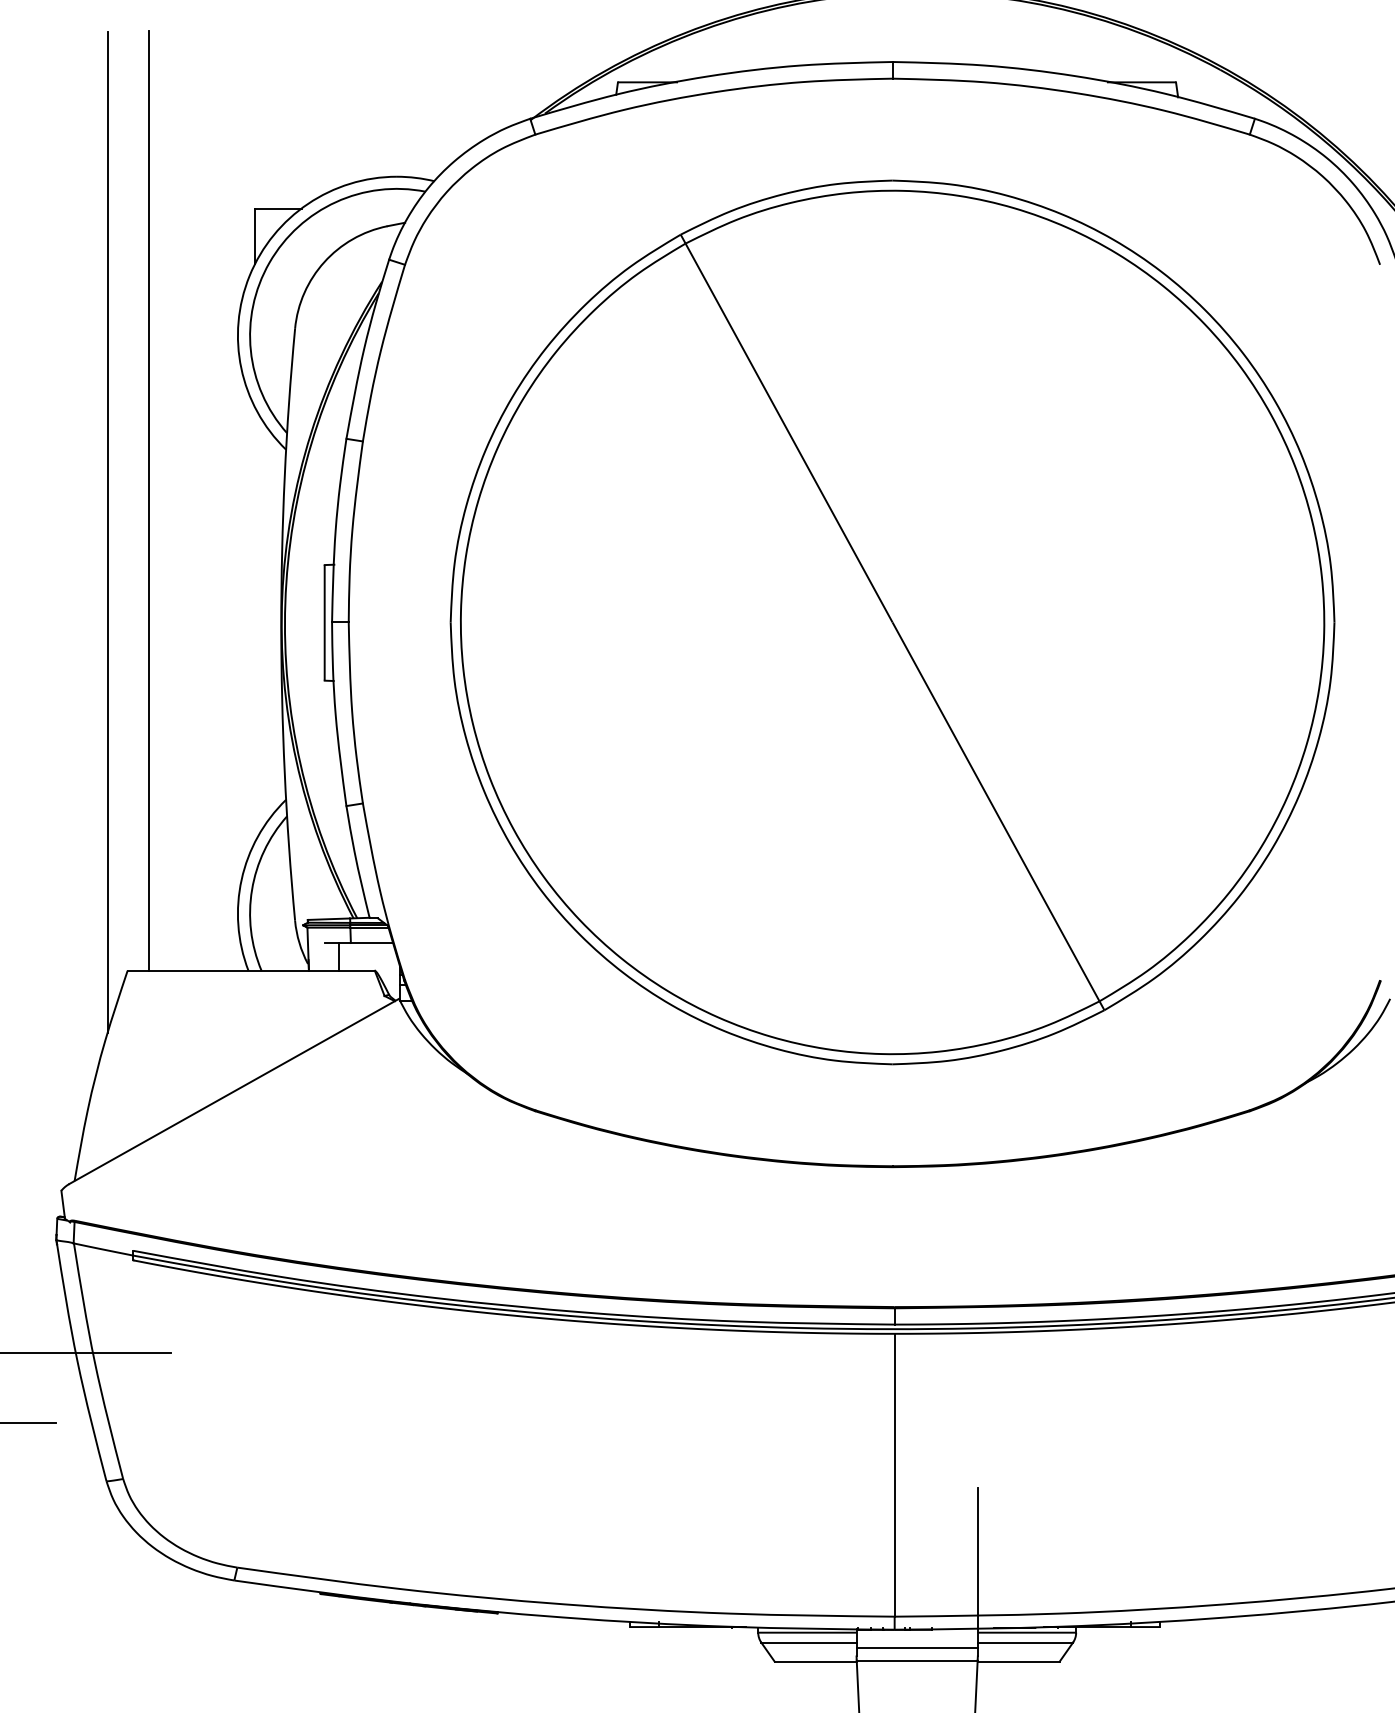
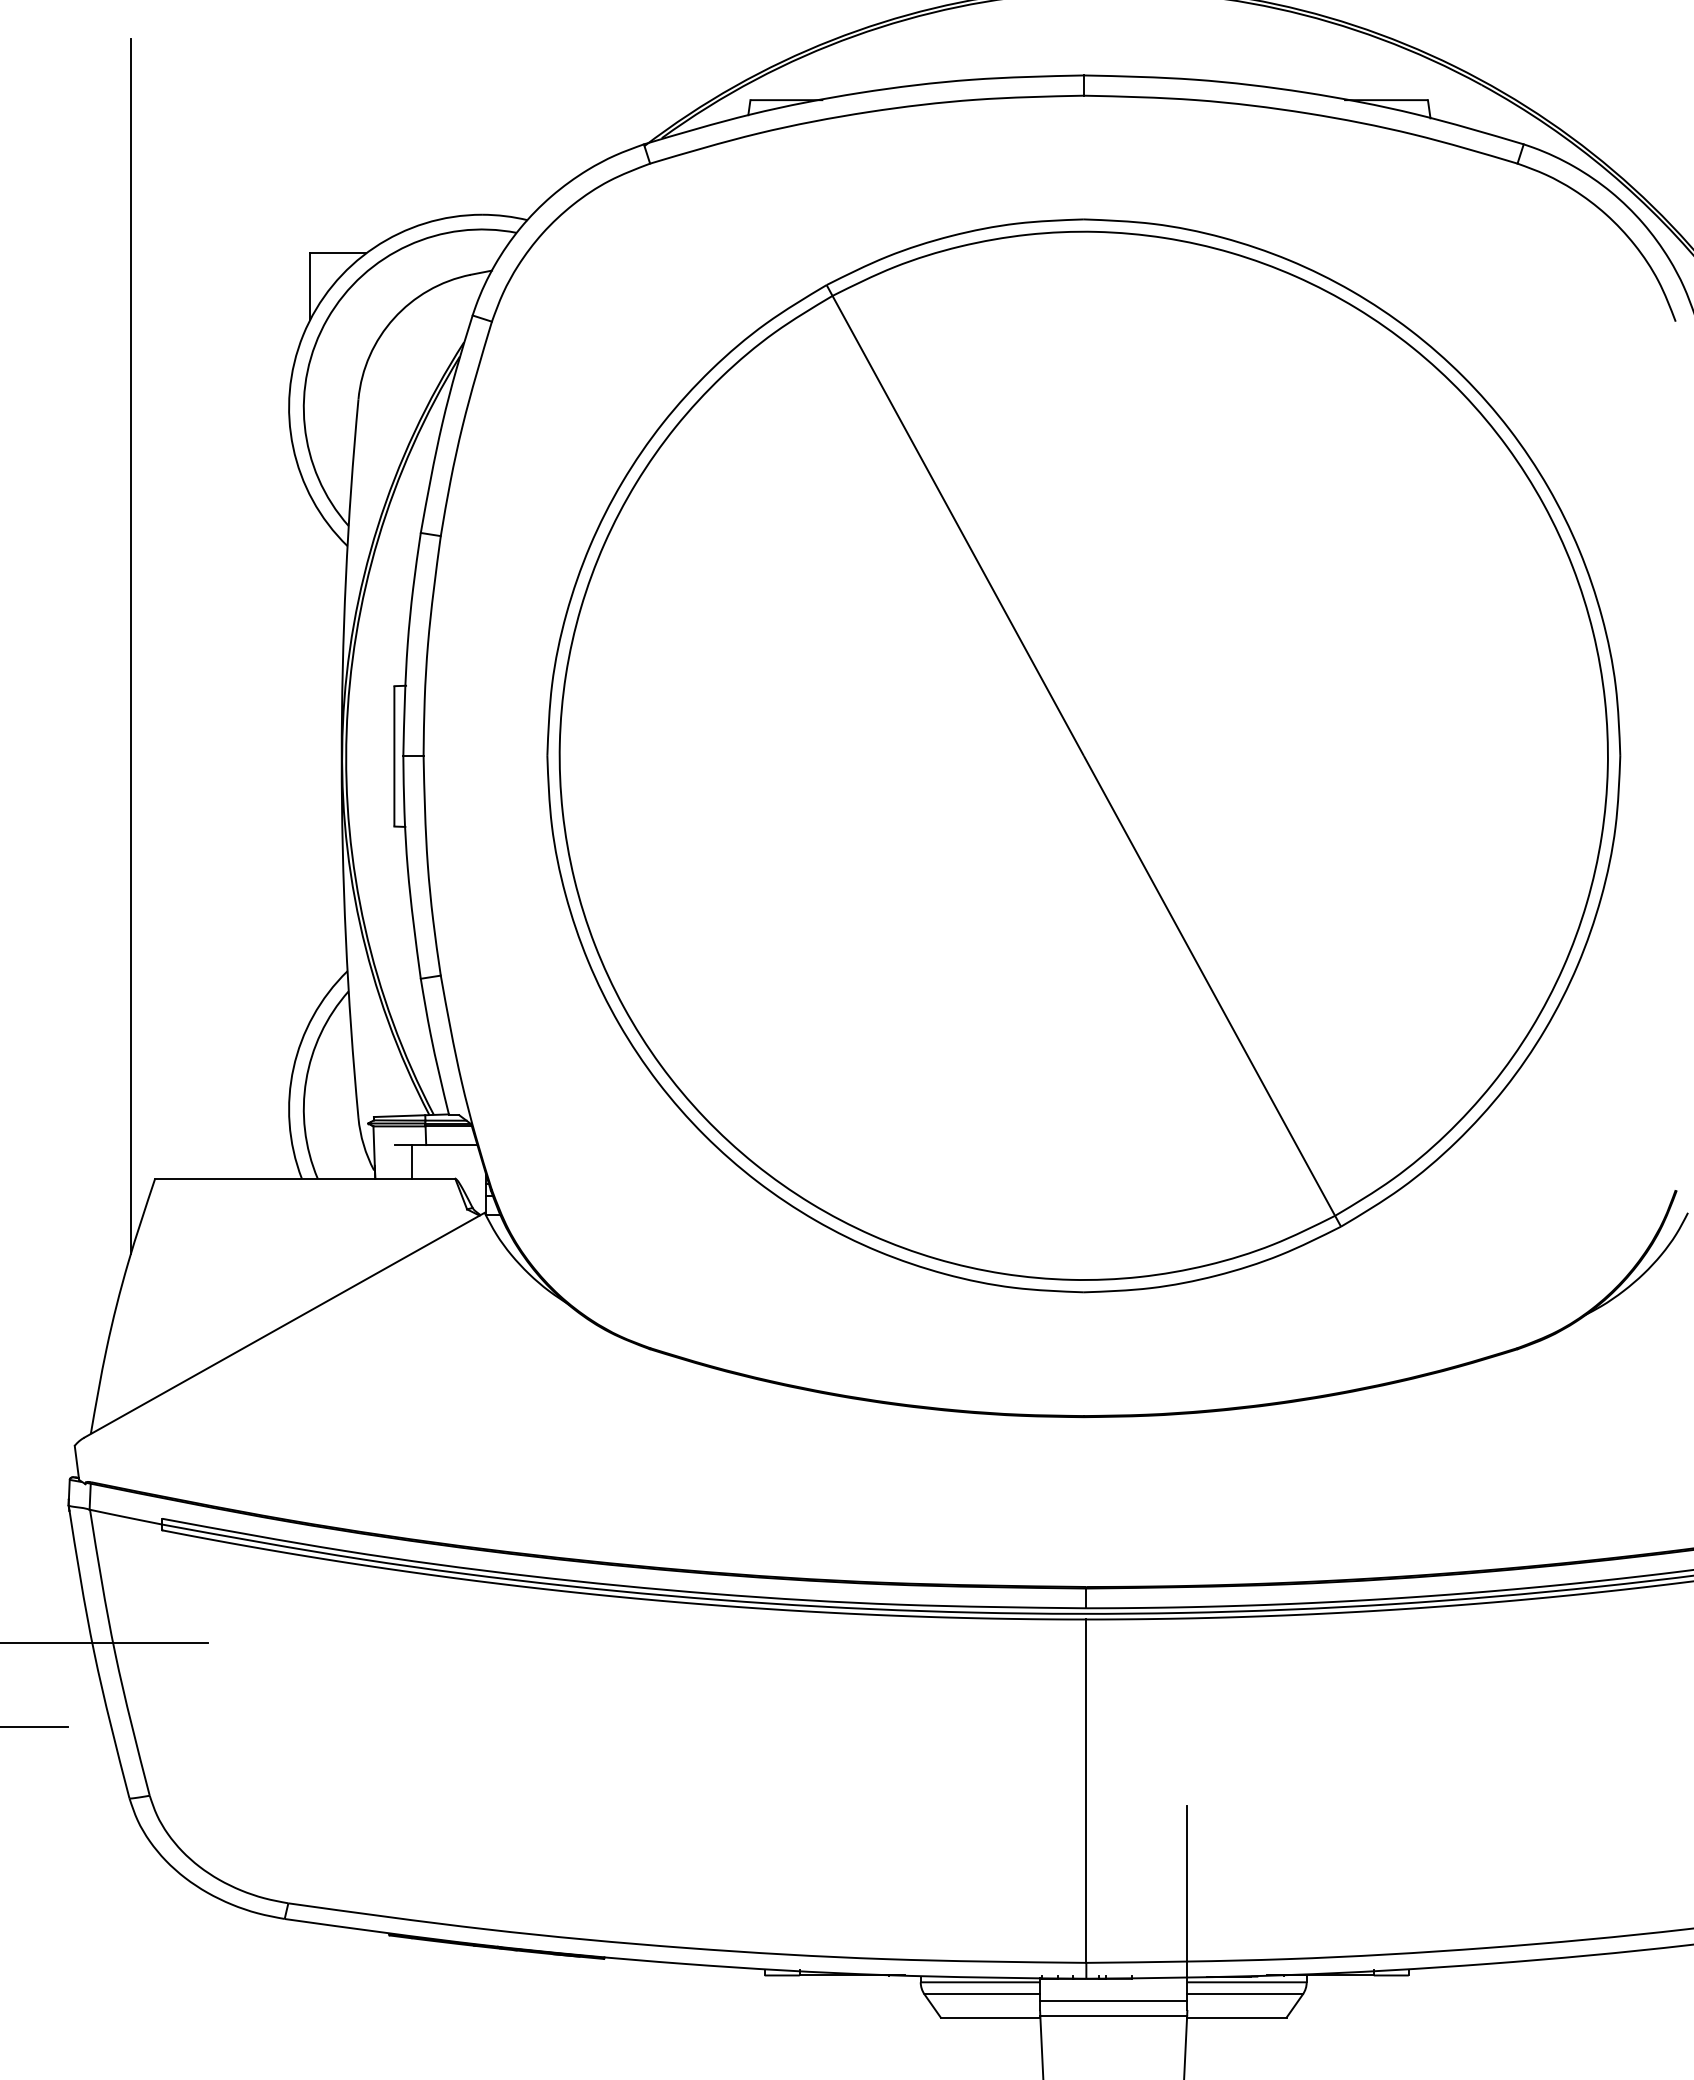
line: (148, 500) -> (180, 607), removed

